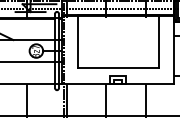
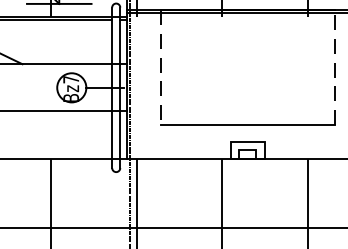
line: (77, 41) -> (160, 67), solid -> dashed
line: (158, 41) -> (334, 67), solid -> dashed

